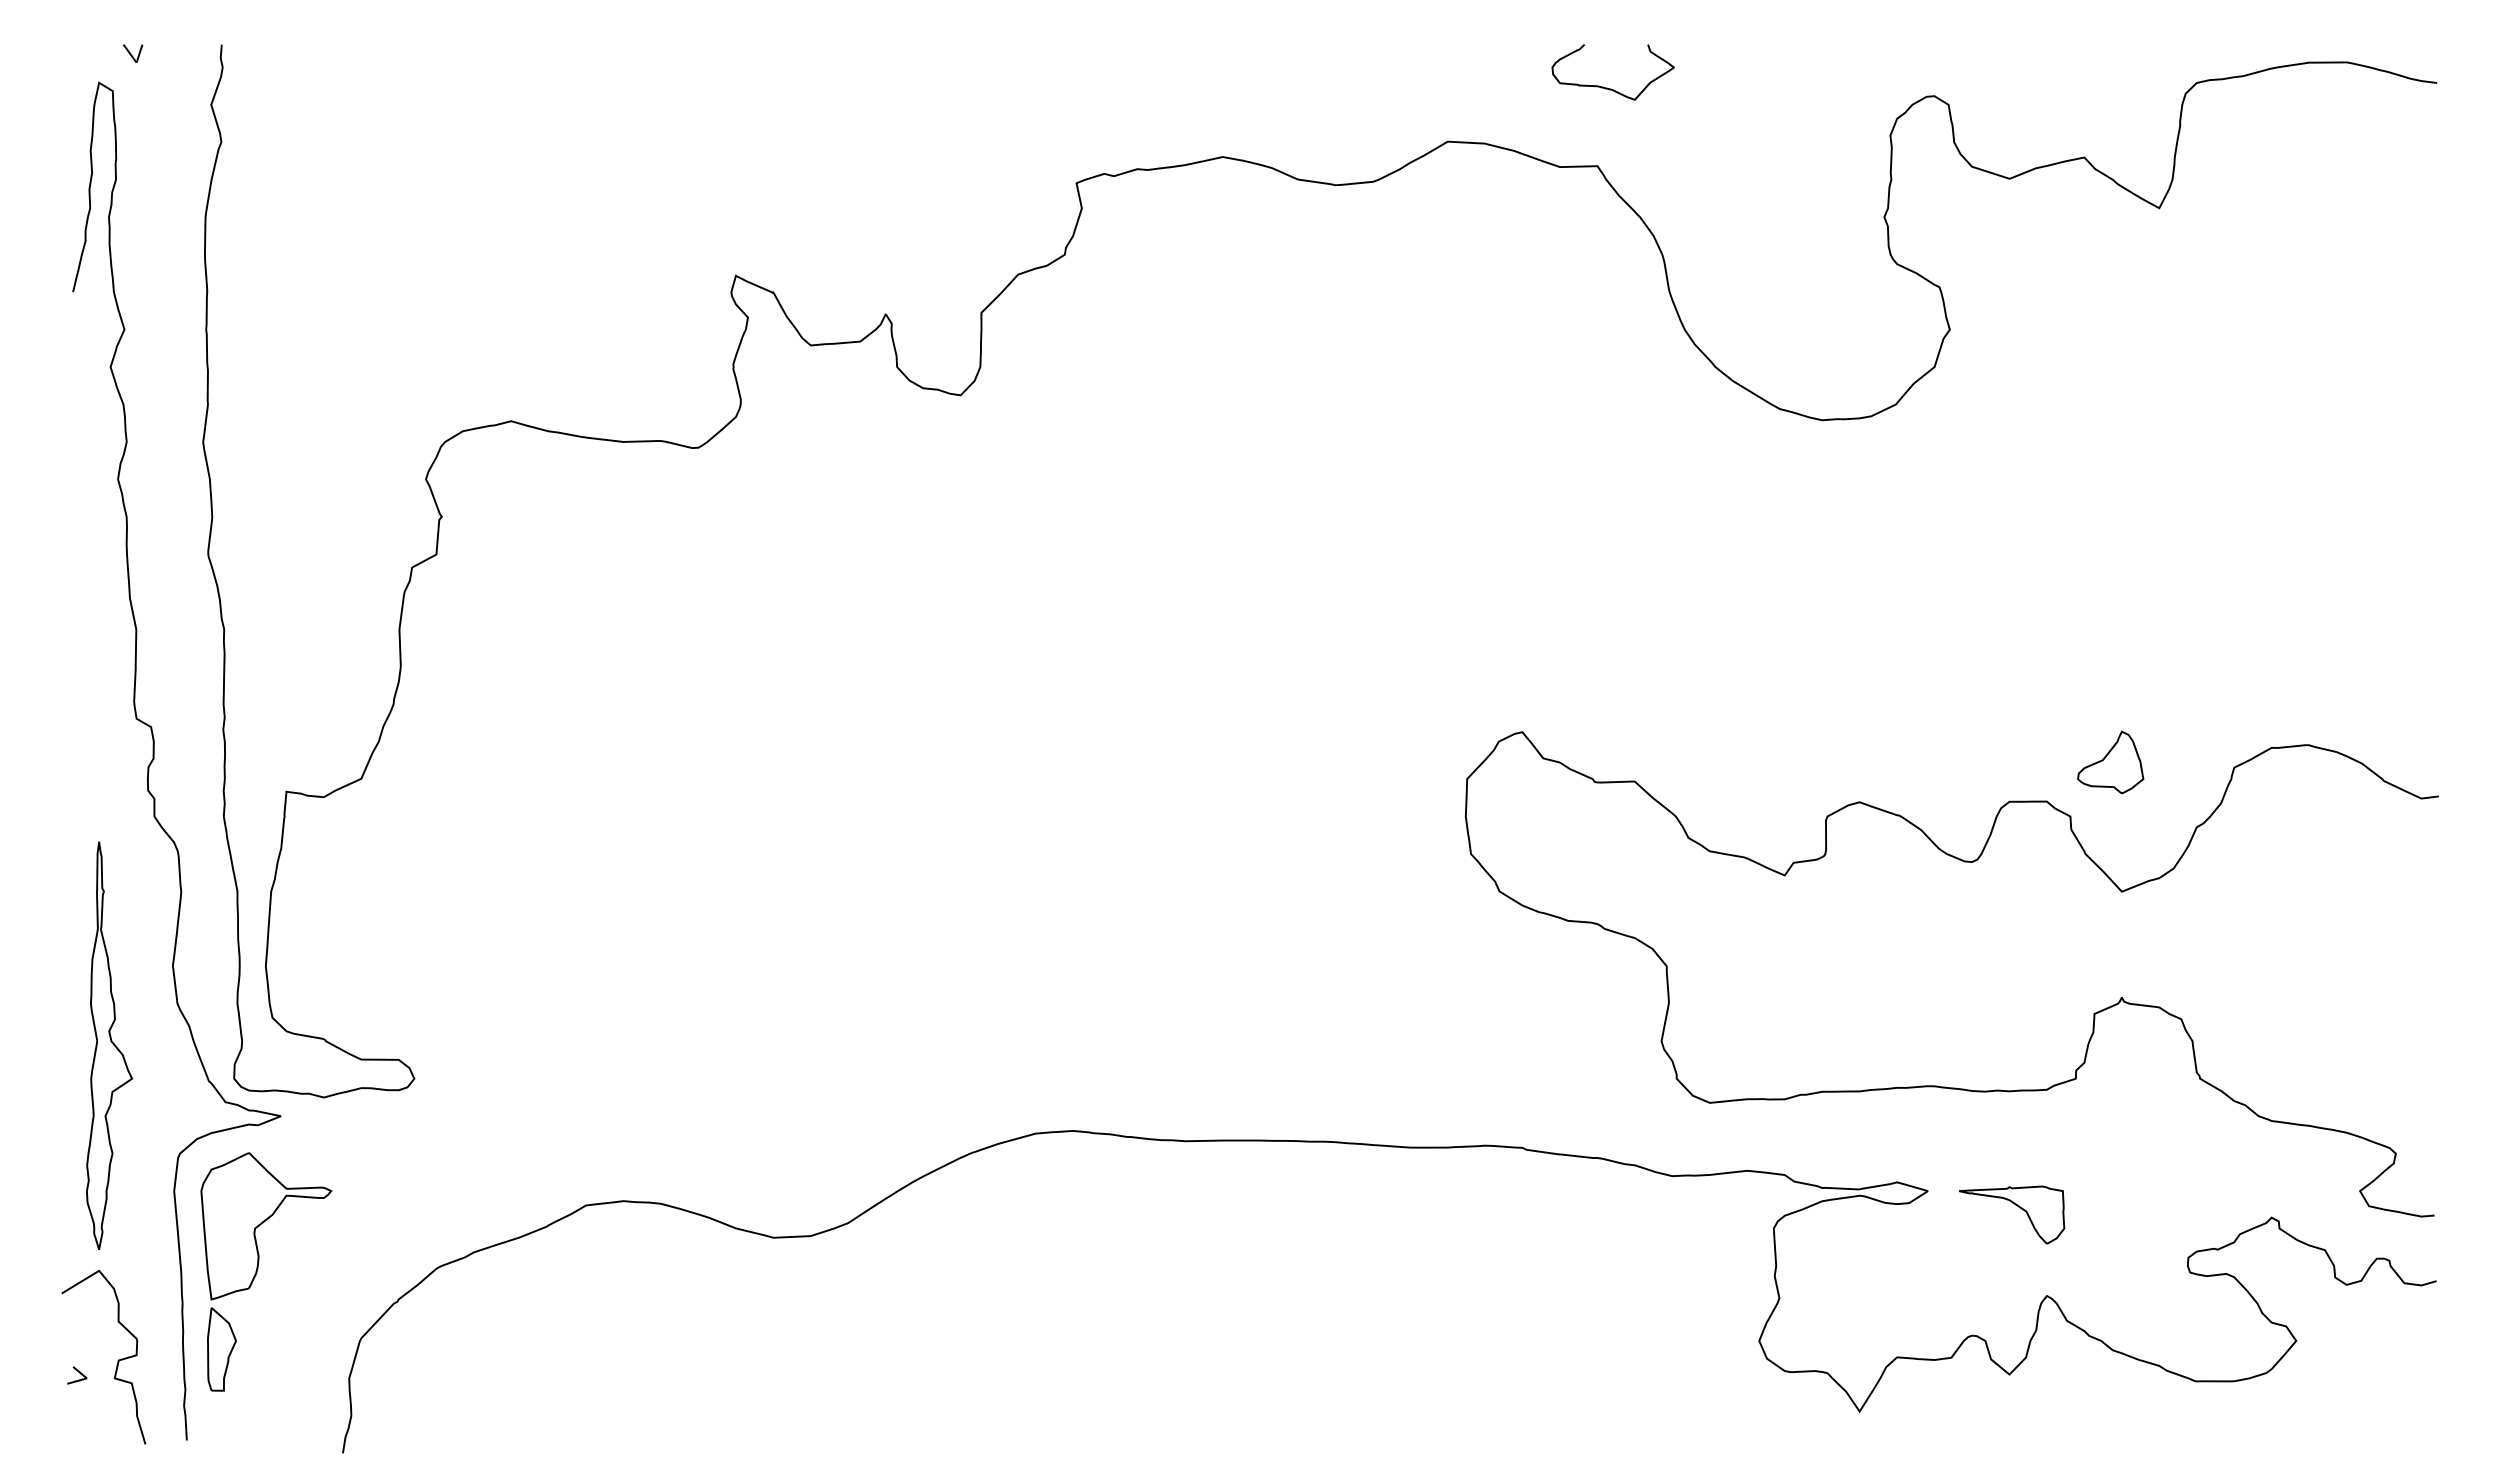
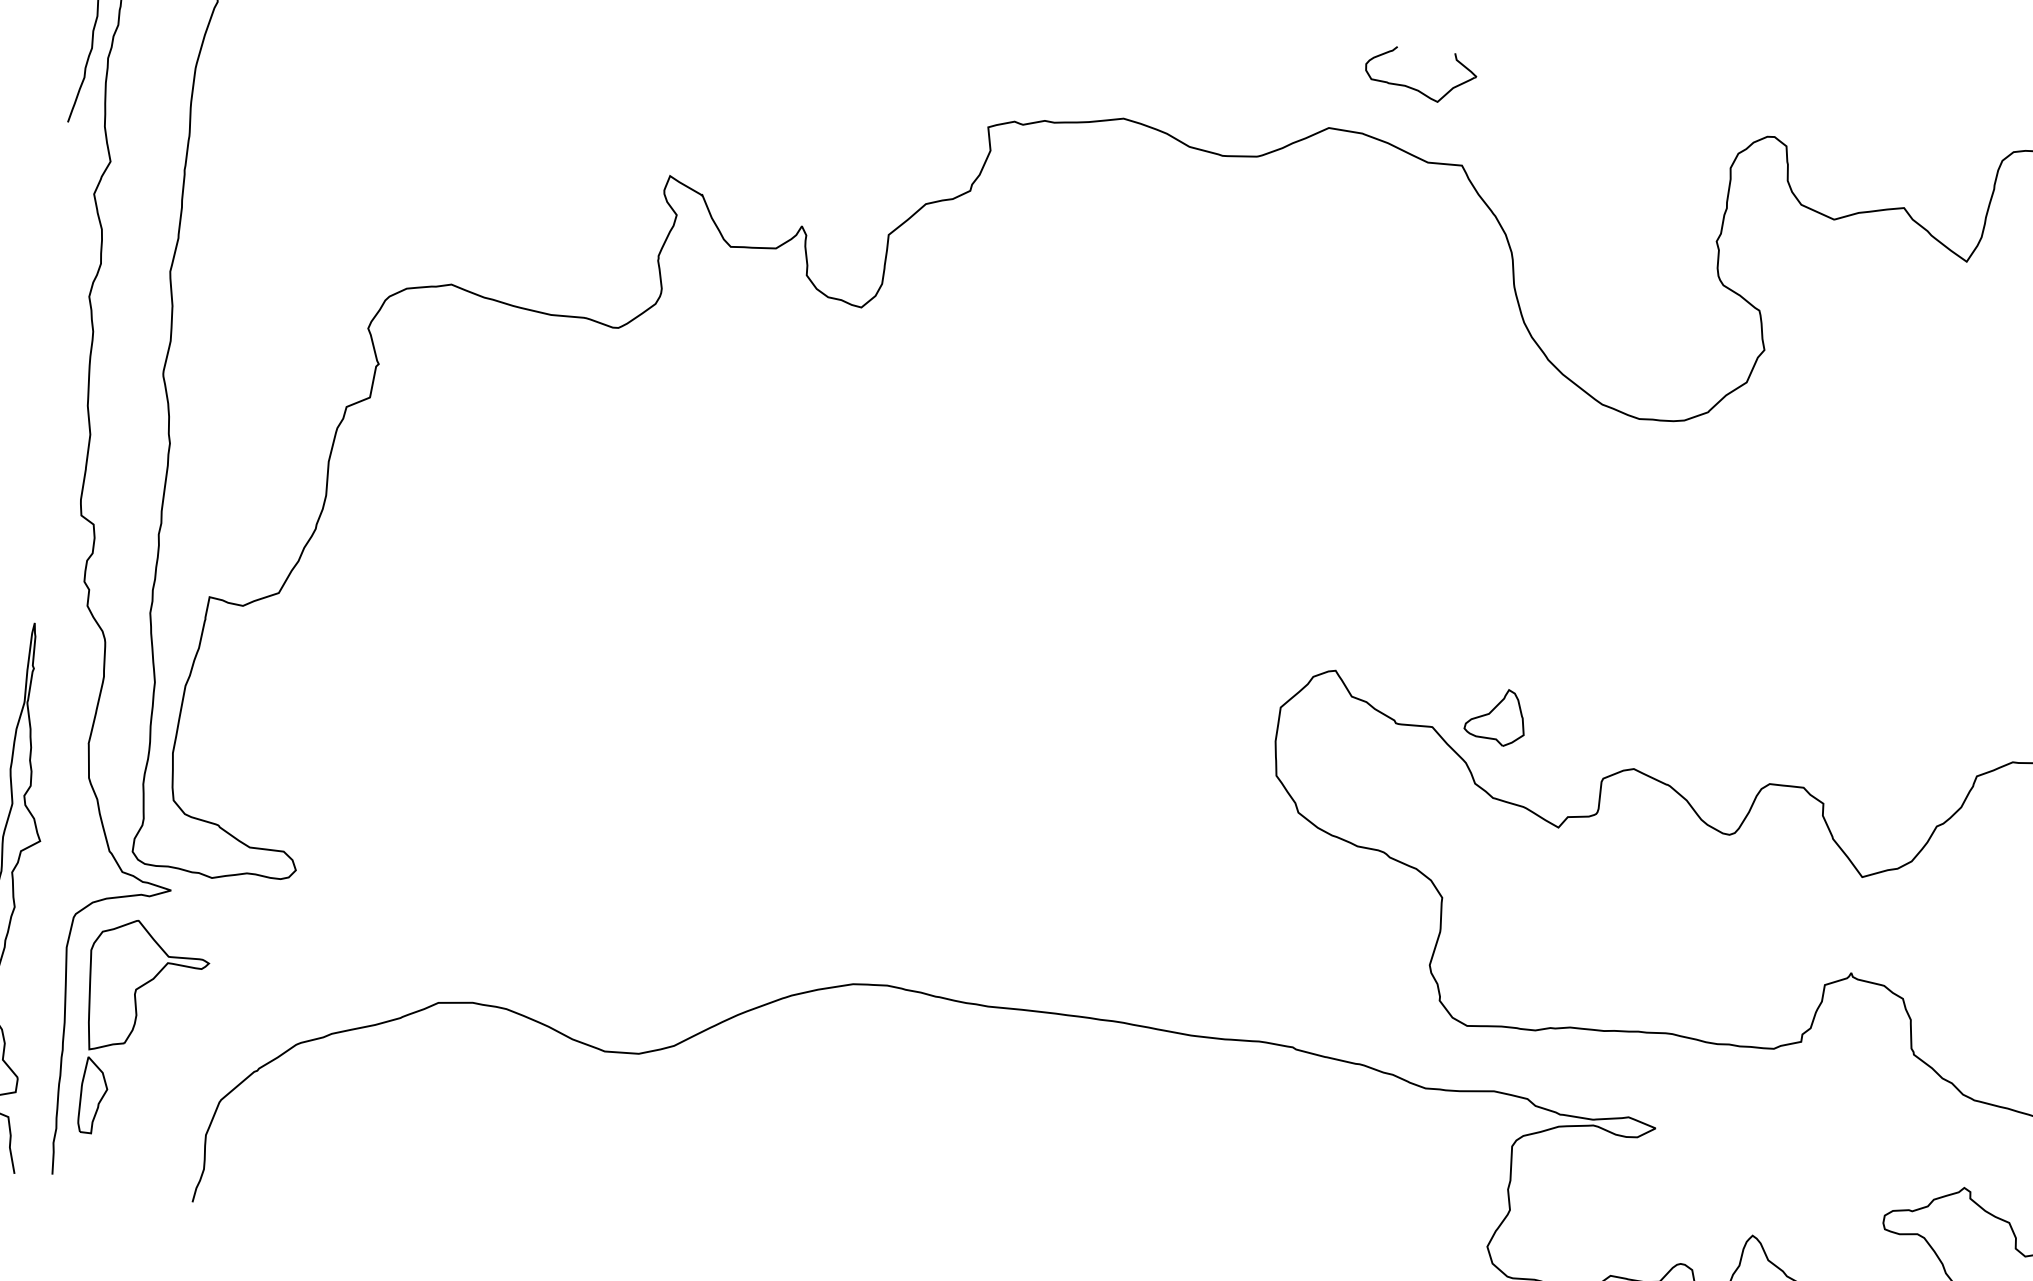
part: (1607, 87) -> (1414, 87), moved
part: (2110, 762) -> (1495, 716), moved
part: (2018, 1207) -> (1736, 1152), removed

